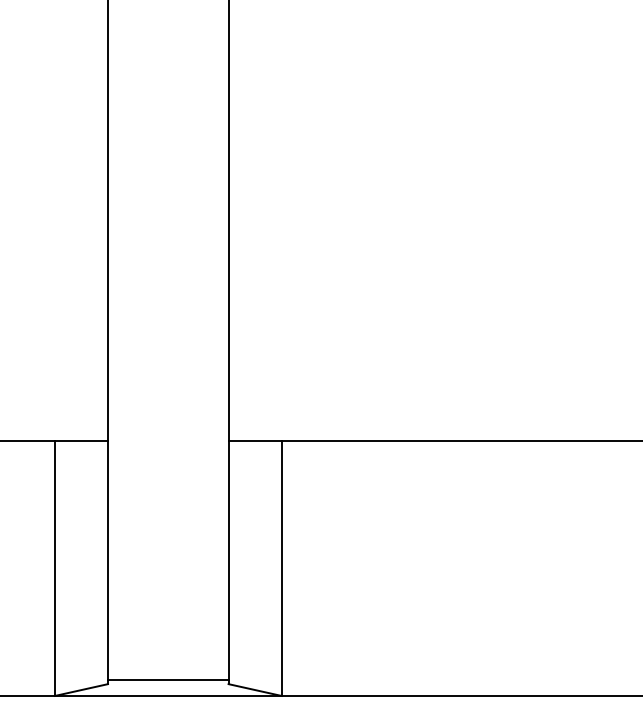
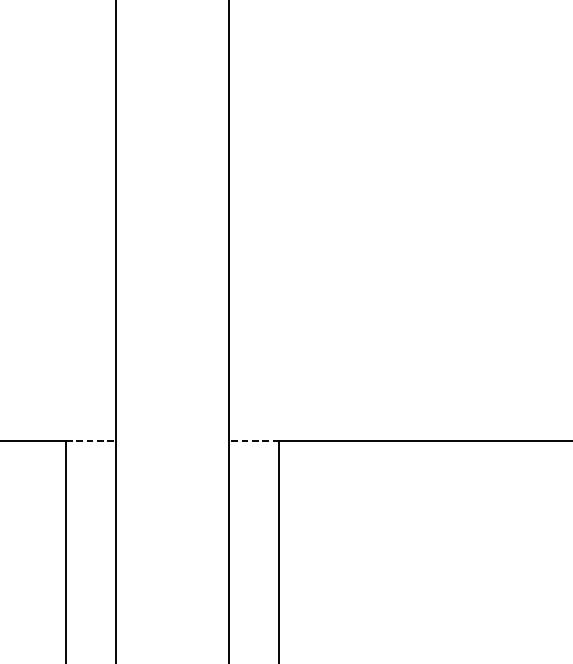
line: (82, 441) -> (91, 441), solid -> dashed
line: (254, 441) -> (253, 441), solid -> dashed

